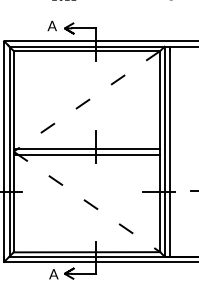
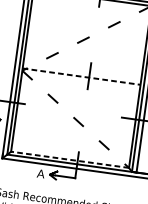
line: (87, 148) -> (82, 76), solid -> dashed
line: (86, 154) -> (80, 81), removed
line: (86, 252) -> (69, 159), solid -> dashed

